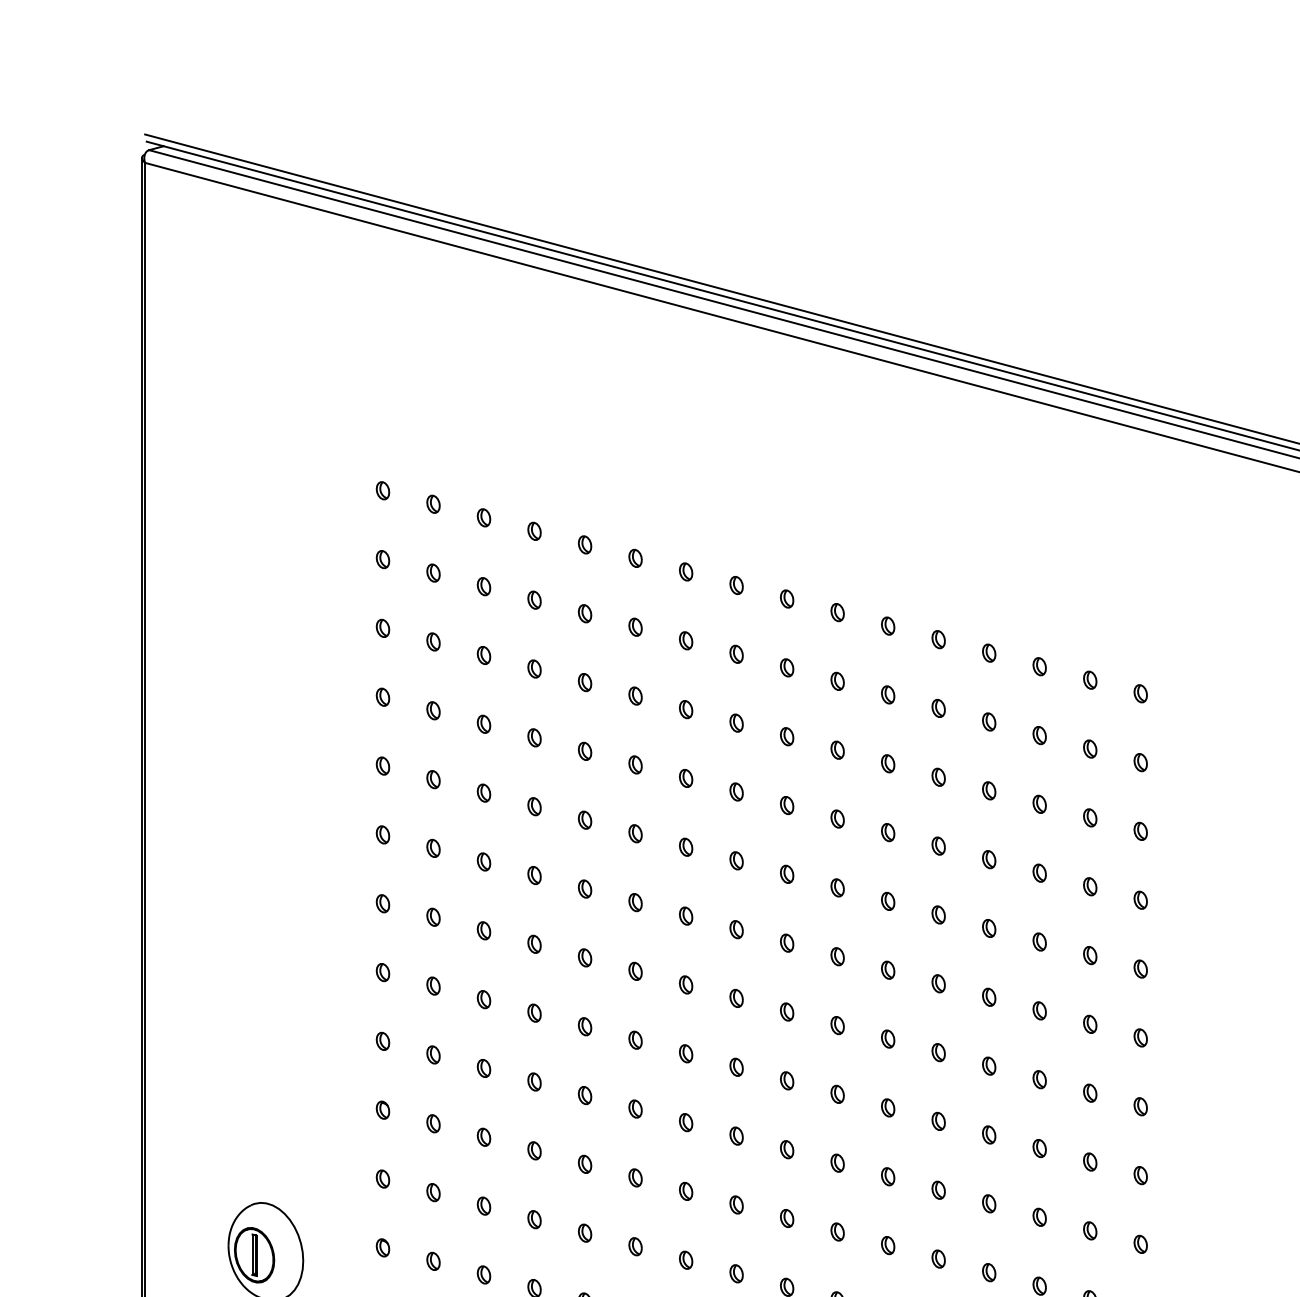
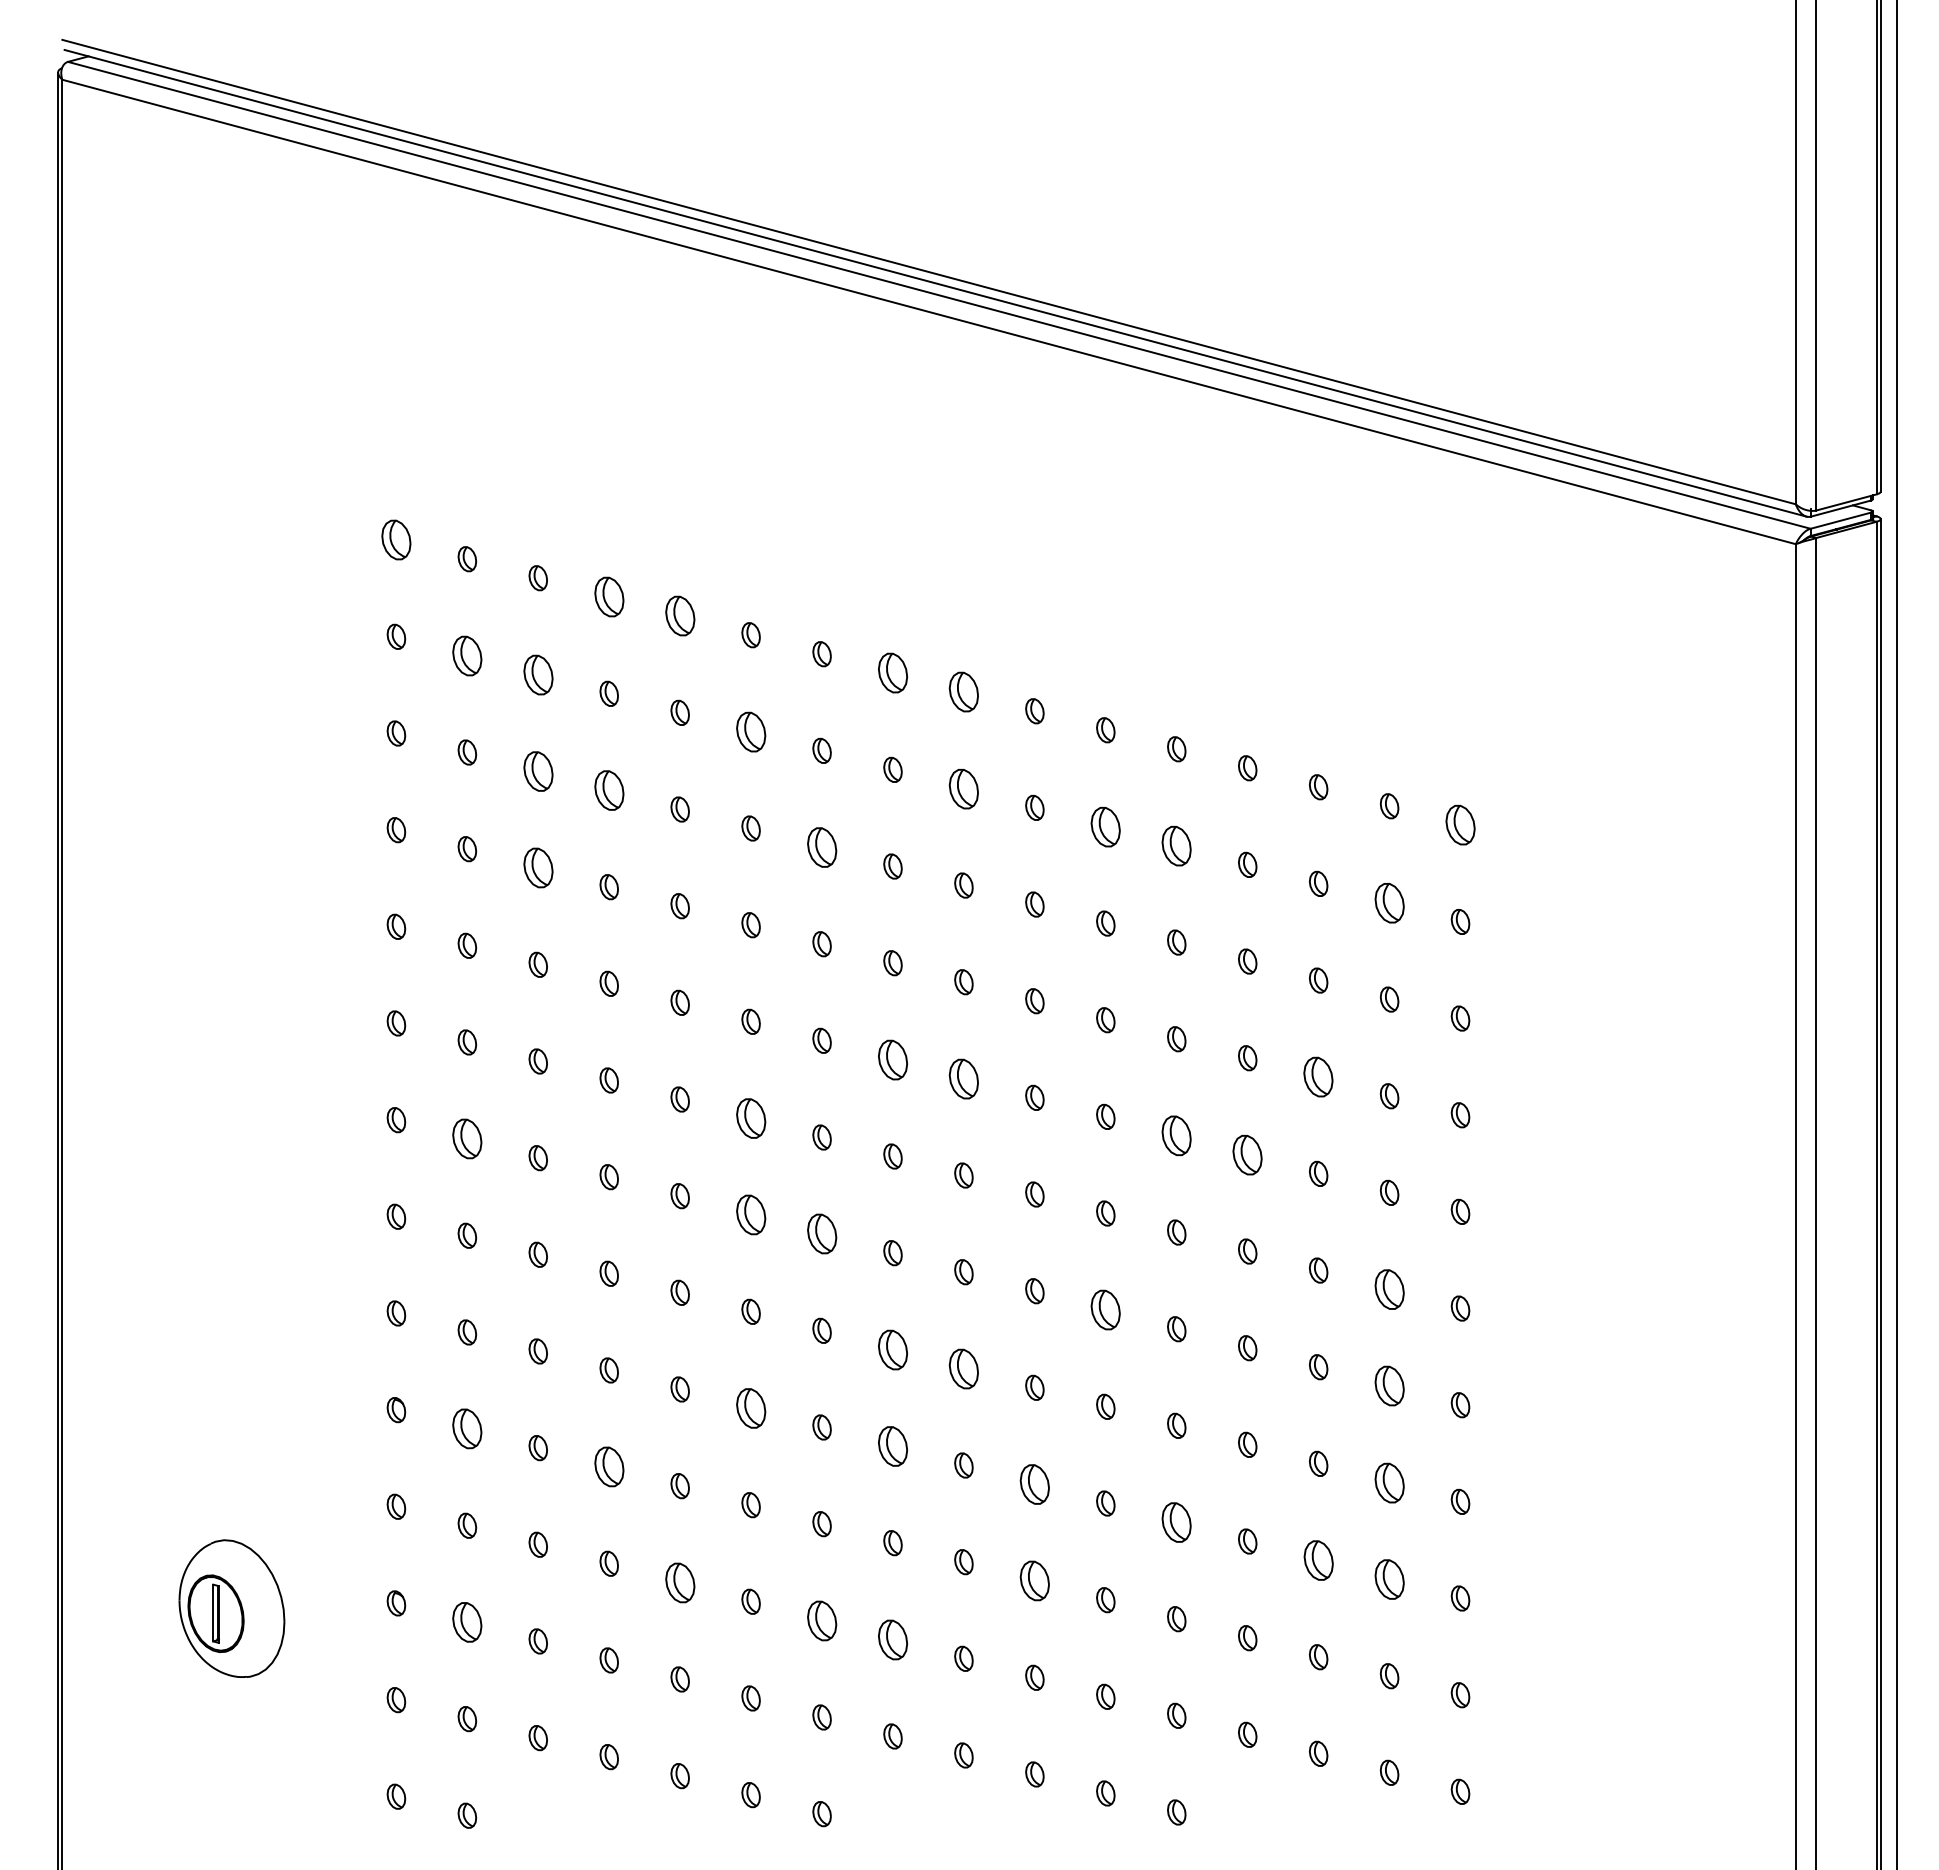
part: (383, 490) -> (396, 540), size x1.6
part: (534, 531) -> (608, 597), size x1.6
part: (584, 545) -> (679, 616), size x1.6
part: (433, 572) -> (467, 655), size x1.6
part: (736, 585) -> (892, 673), size x1.6
part: (483, 586) -> (537, 674), size x1.6
part: (786, 599) -> (963, 692), size x1.6
part: (635, 626) -> (750, 731), size x1.6
part: (483, 655) -> (537, 771), size x1.6
part: (786, 667) -> (963, 788), size x1.6
part: (534, 669) -> (608, 790), size x1.6
part: (1140, 693) -> (1460, 825), size x1.6
part: (887, 694) -> (1105, 826), size x1.6
part: (938, 708) -> (1176, 845), size x1.6
part: (685, 709) -> (821, 847), size x1.6
part: (483, 724) -> (537, 868), size x1.6
part: (1090, 748) -> (1389, 902), size x1.6
part: (736, 860) -> (892, 1059), size x1.6
part: (1039, 873) -> (1318, 1077), size x1.6
part: (786, 874) -> (963, 1078), size x1.6
part: (635, 902) -> (750, 1118), size x1.6
part: (938, 914) -> (1176, 1135), size x1.6
part: (433, 917) -> (467, 1139), size x1.6
part: (989, 928) -> (1247, 1154), size x1.6
part: (635, 971) -> (750, 1215), size x1.6
part: (685, 985) -> (821, 1234), size x1.6
part: (1090, 1024) -> (1389, 1289), size x1.6
part: (887, 1039) -> (1105, 1310), size x1.6
part: (736, 1067) -> (892, 1349), size x1.6
part: (786, 1080) -> (963, 1368), size x1.6
part: (1090, 1093) -> (1389, 1386), size x1.6
part: (635, 1109) -> (750, 1408), size x1.6
part: (433, 1124) -> (467, 1429), size x1.6
part: (736, 1136) -> (892, 1446), size x1.6
part: (534, 1151) -> (608, 1467), size x1.6
part: (1090, 1161) -> (1389, 1482), size x1.6
part: (837, 1163) -> (1034, 1484), size x1.6
part: (938, 1190) -> (1176, 1522), size x1.6
part: (1039, 1217) -> (1318, 1560), size x1.6
part: (1090, 1230) -> (1389, 1579), size x1.6
part: (584, 1232) -> (679, 1582), size x1.6
part: (837, 1232) -> (1034, 1581), size x1.6
part: (685, 1260) -> (821, 1620), size x1.6
part: (433, 1261) -> (467, 1622), size x1.6
part: (736, 1273) -> (892, 1639), size x1.6

